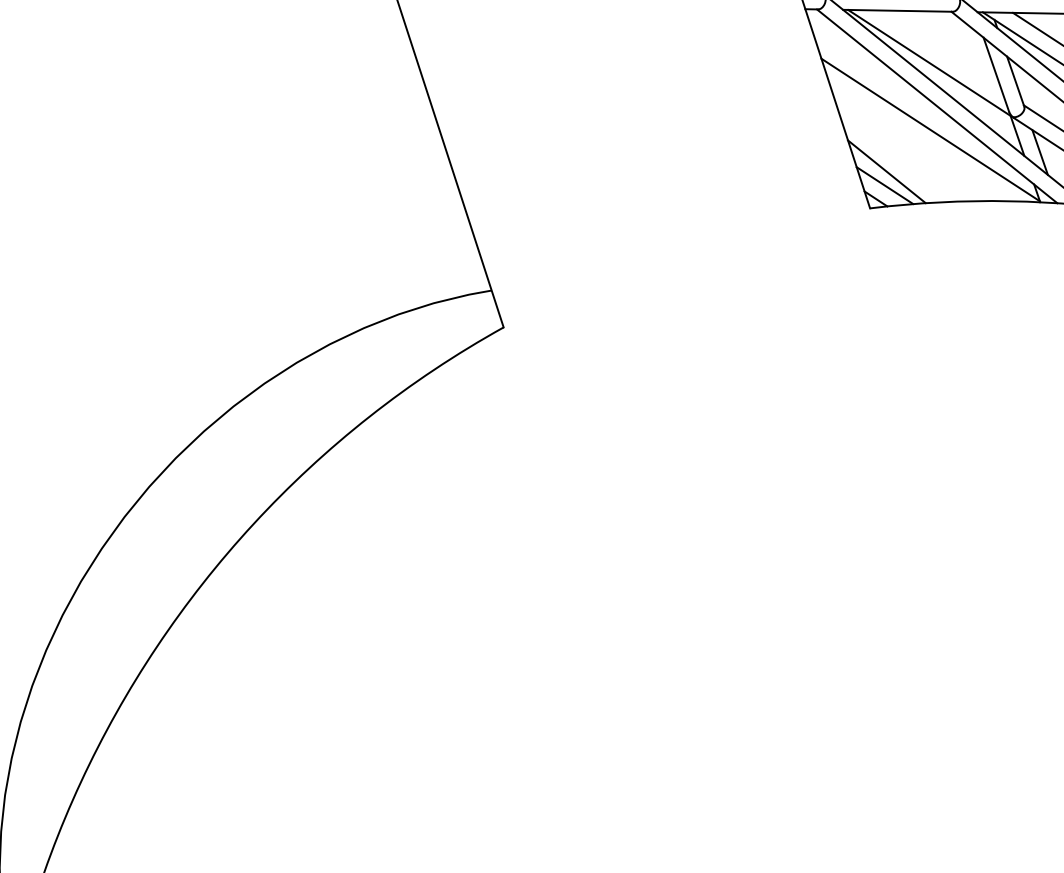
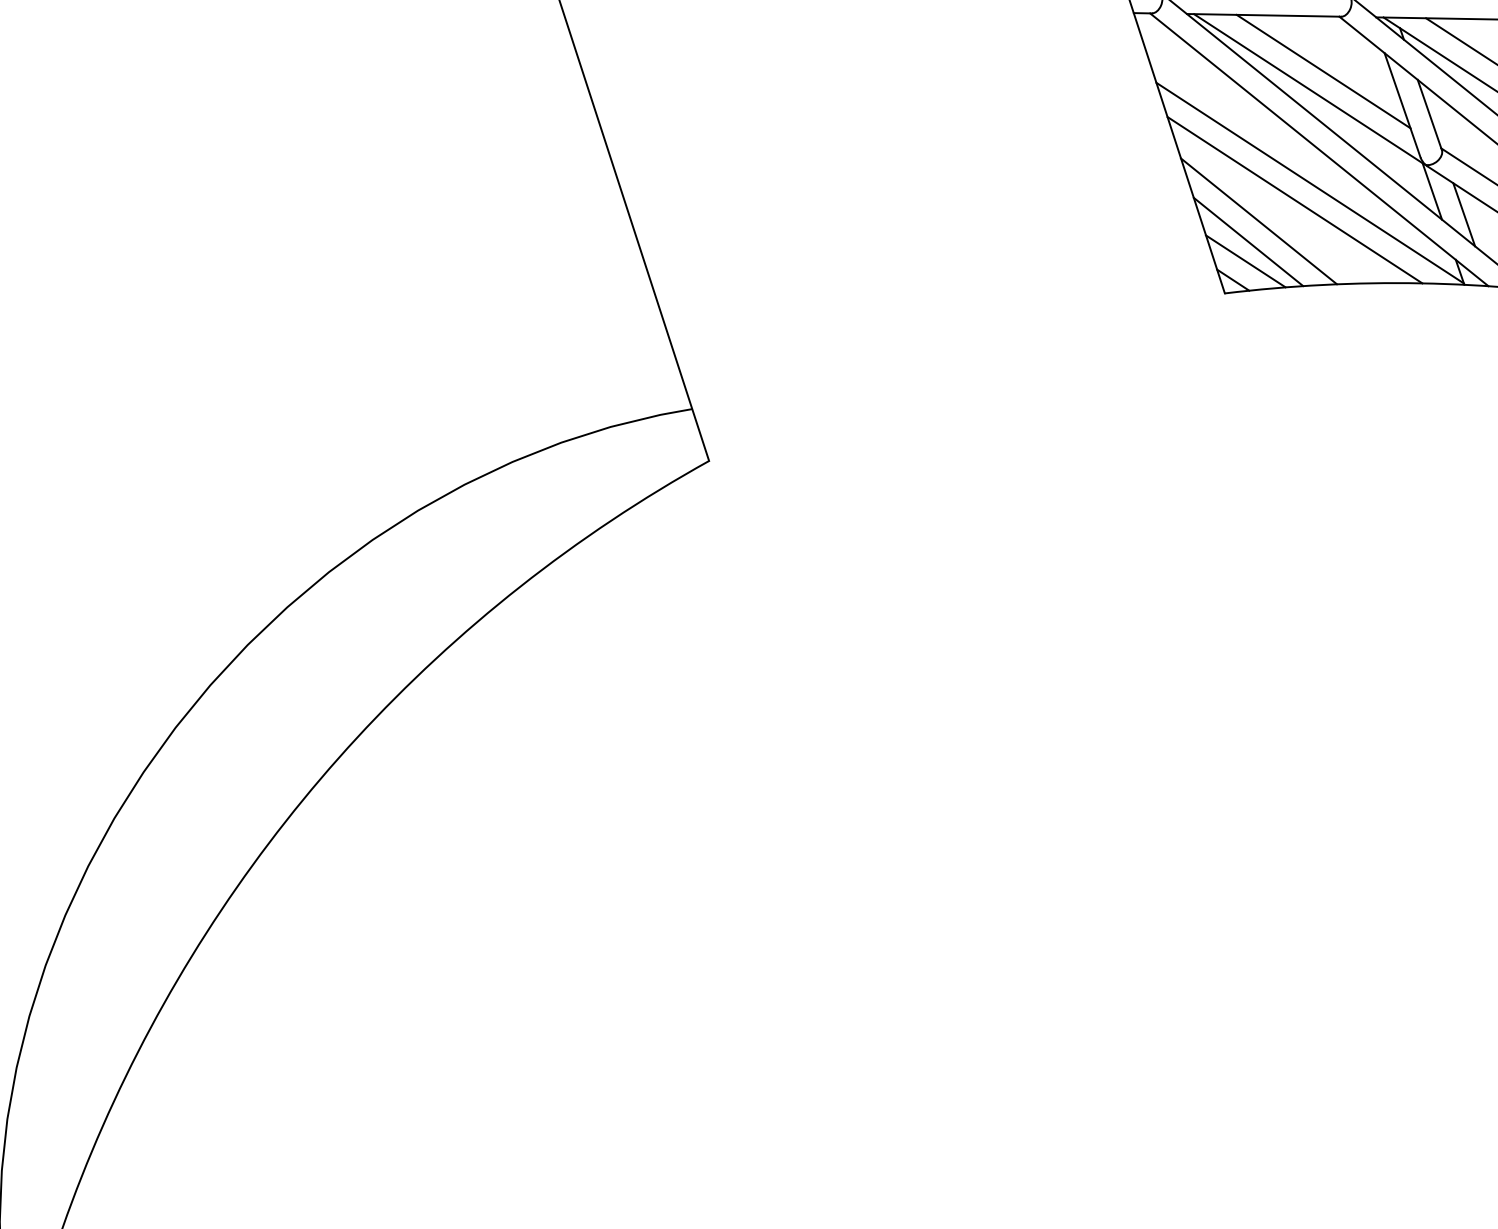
line: (940, 50) -> (1323, 71), added
line: (919, 142) -> (1294, 200), added
line: (893, 156) -> (1257, 220), added

